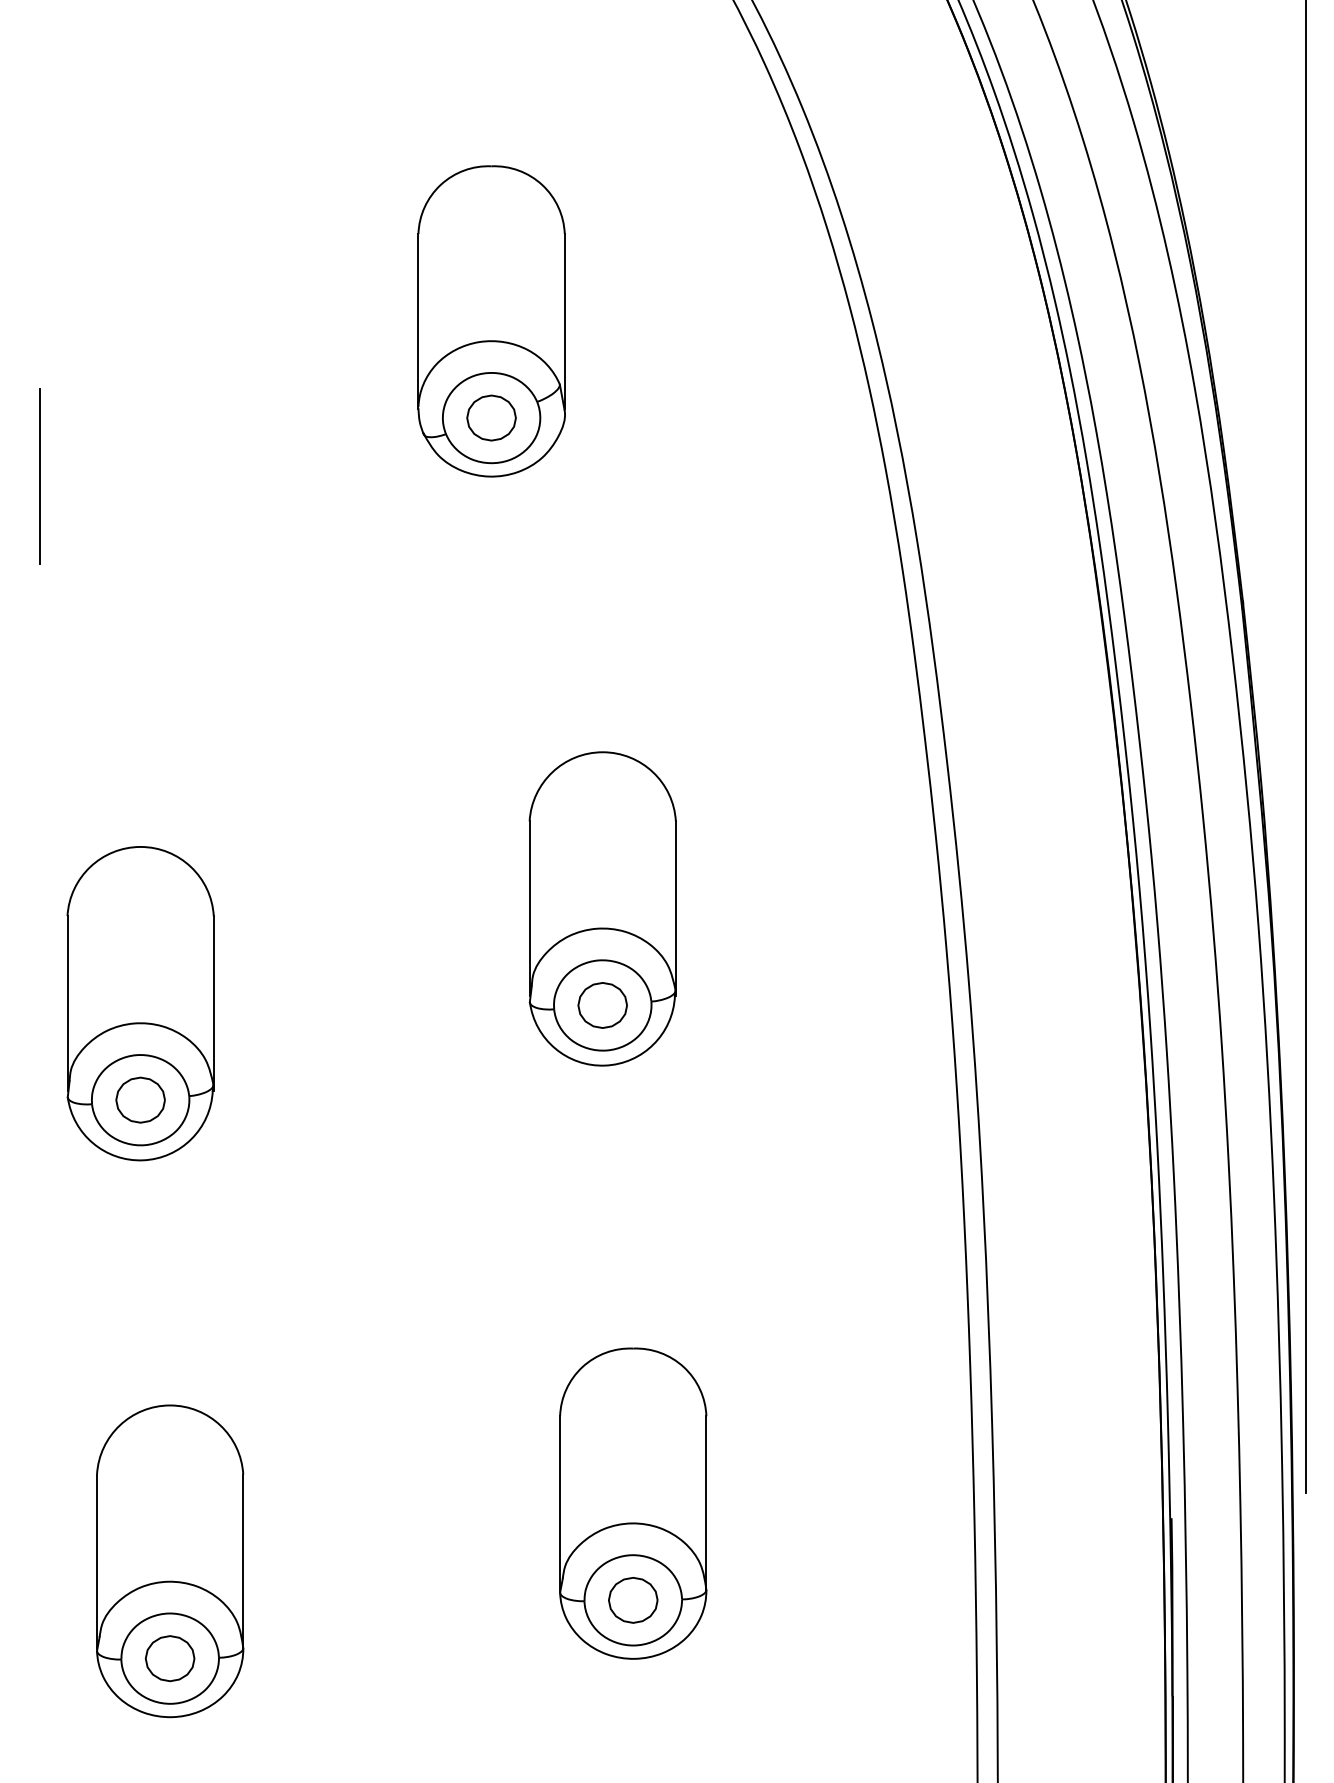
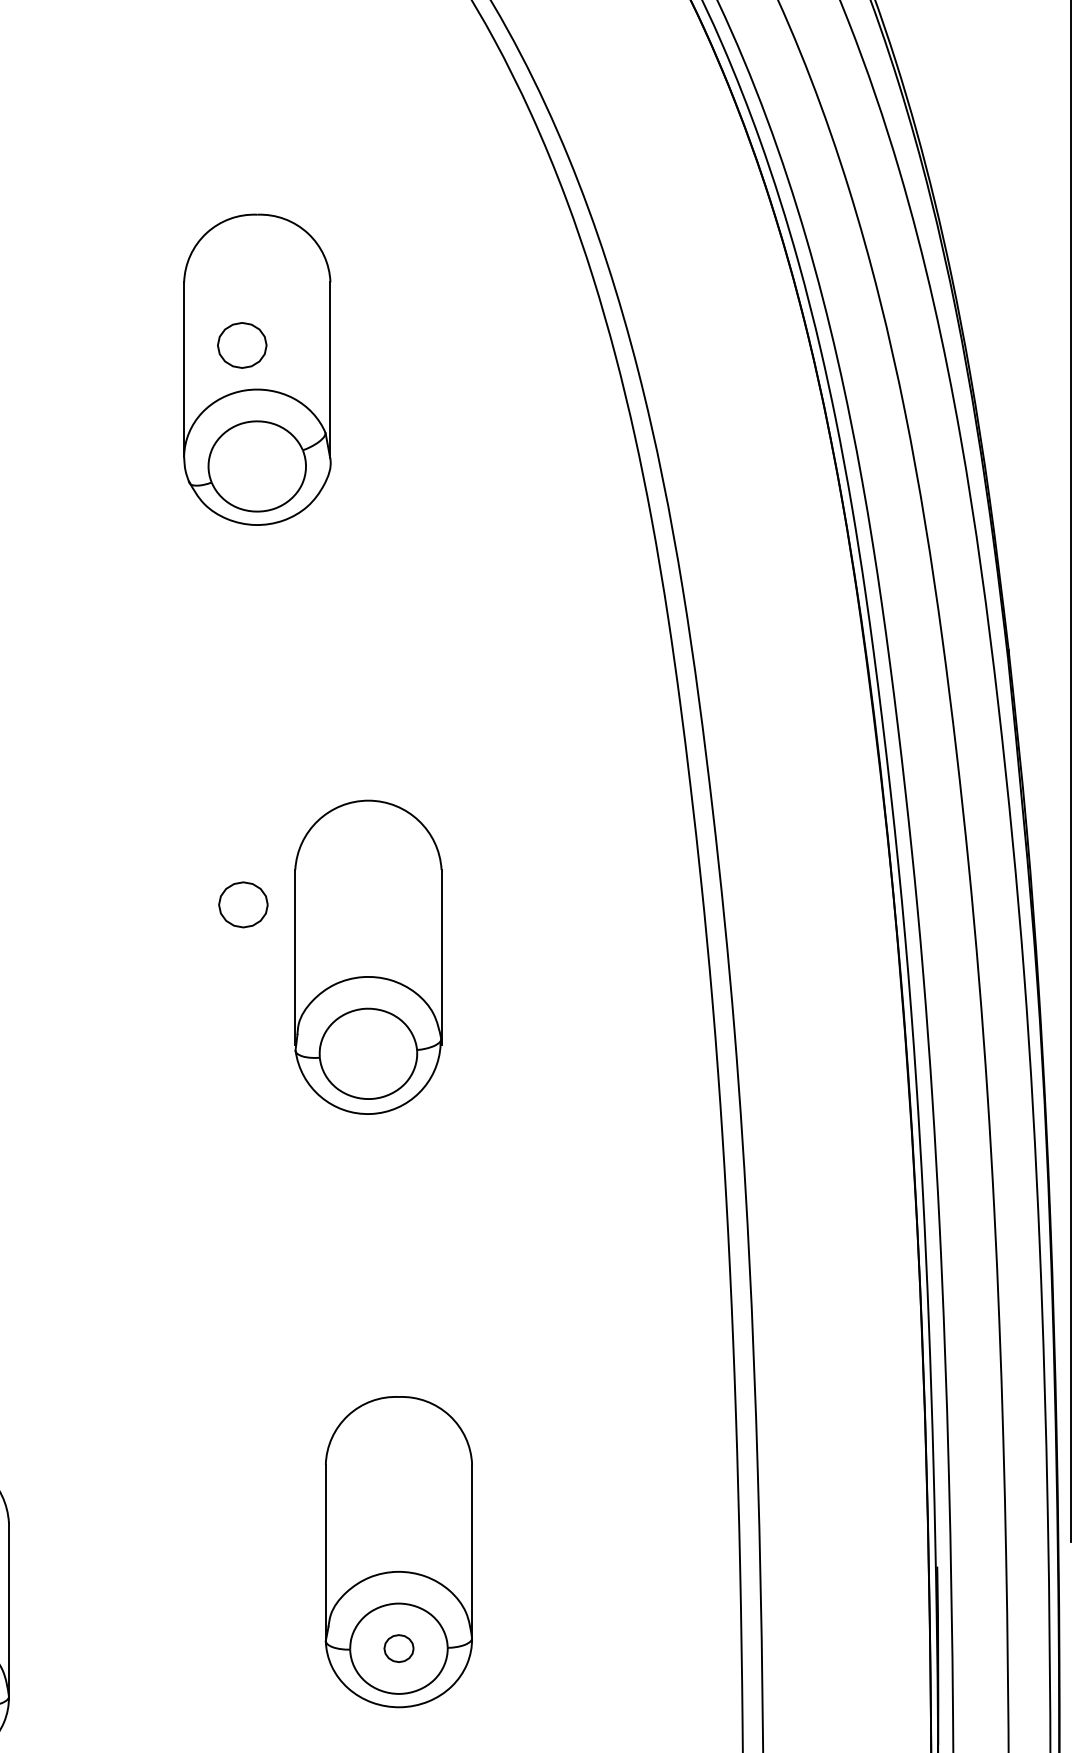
part: (491, 417) -> (242, 344), moved
part: (602, 1005) -> (243, 904), moved
part: (633, 1599) -> (399, 1647), size x0.6

